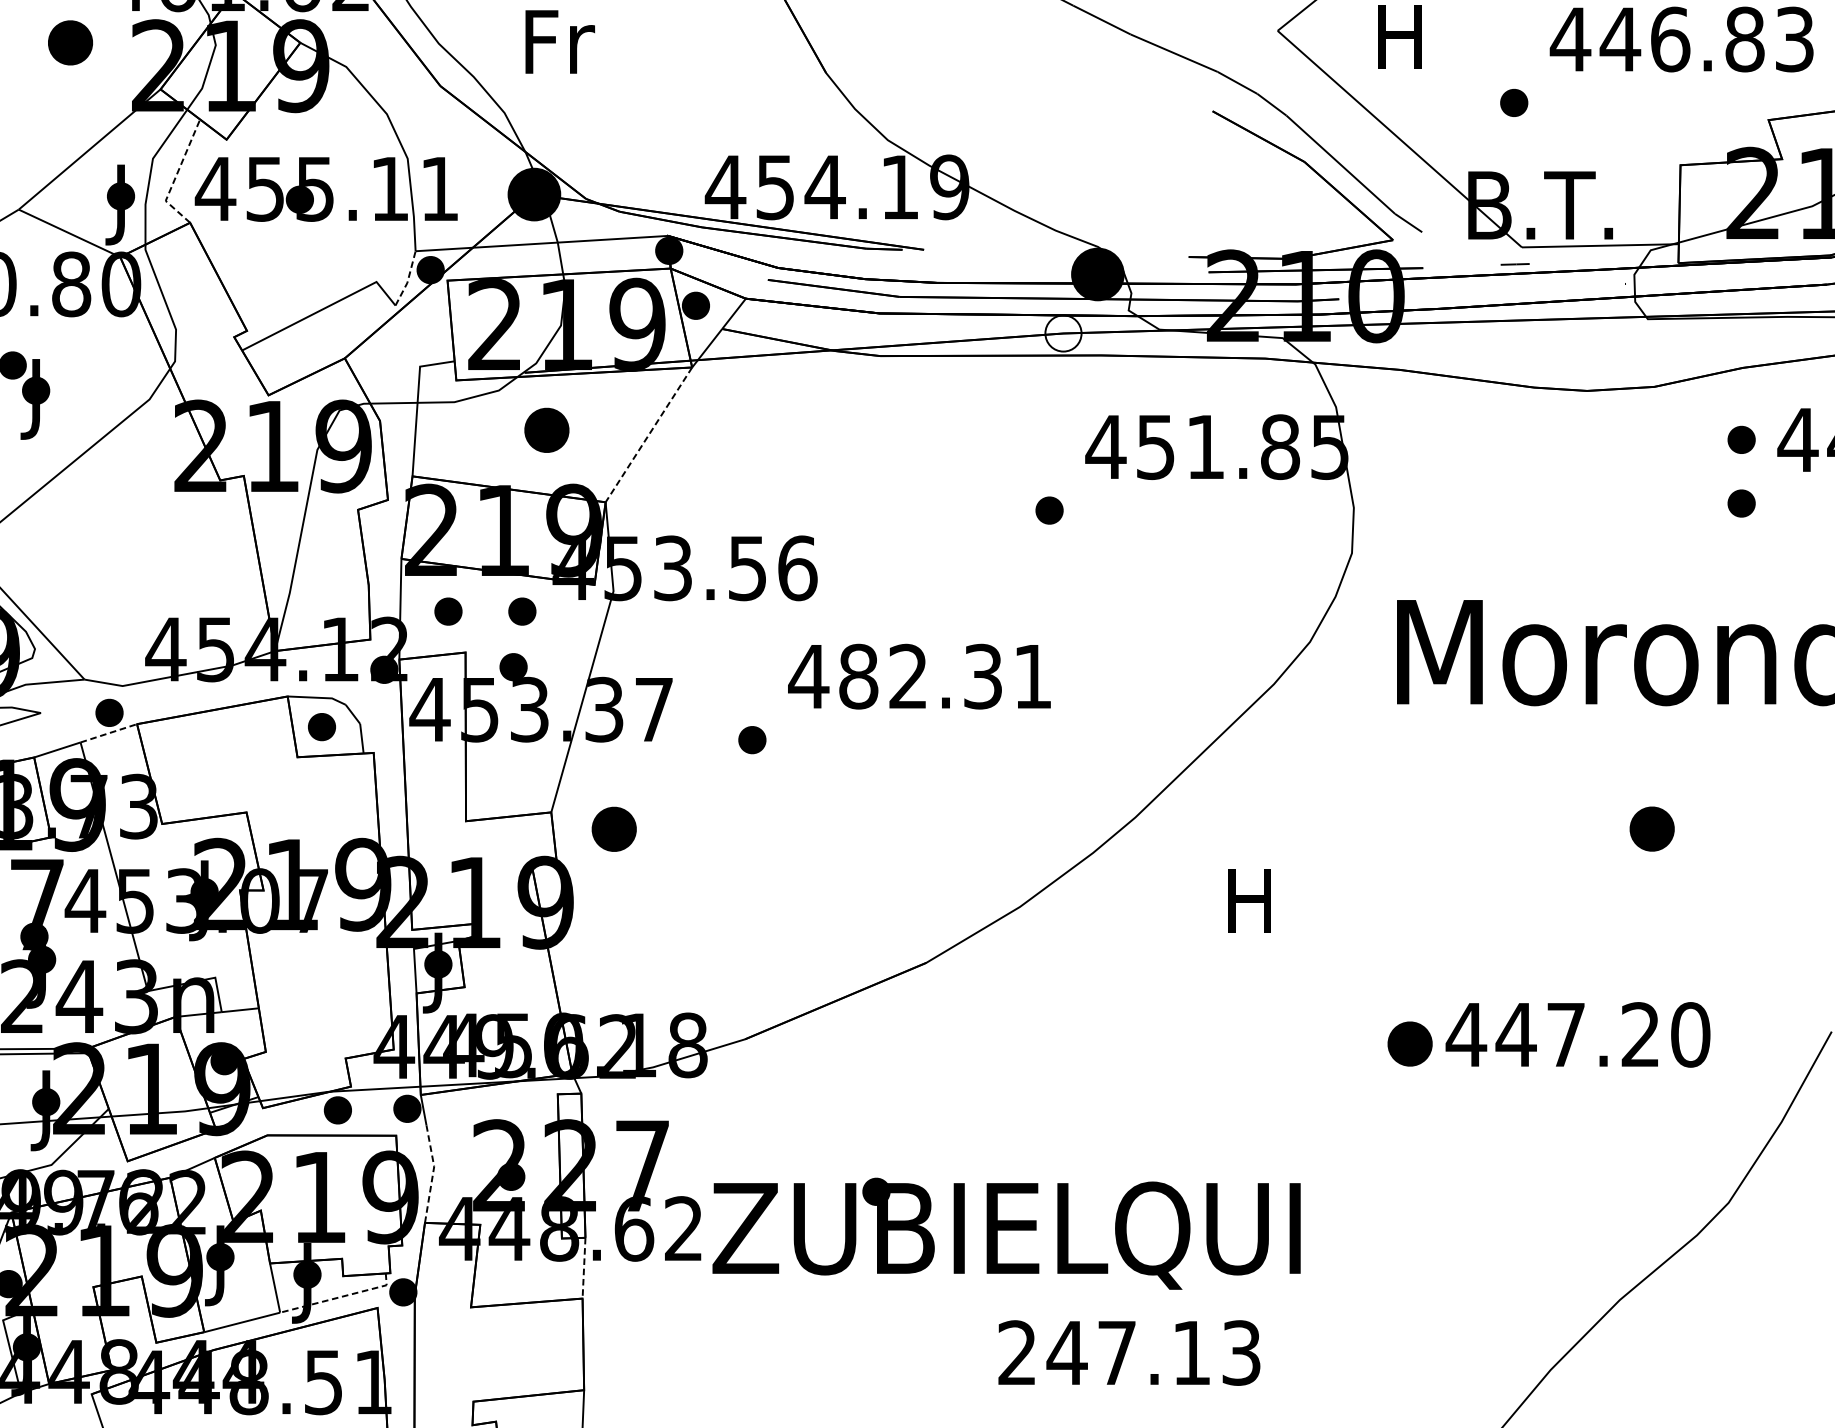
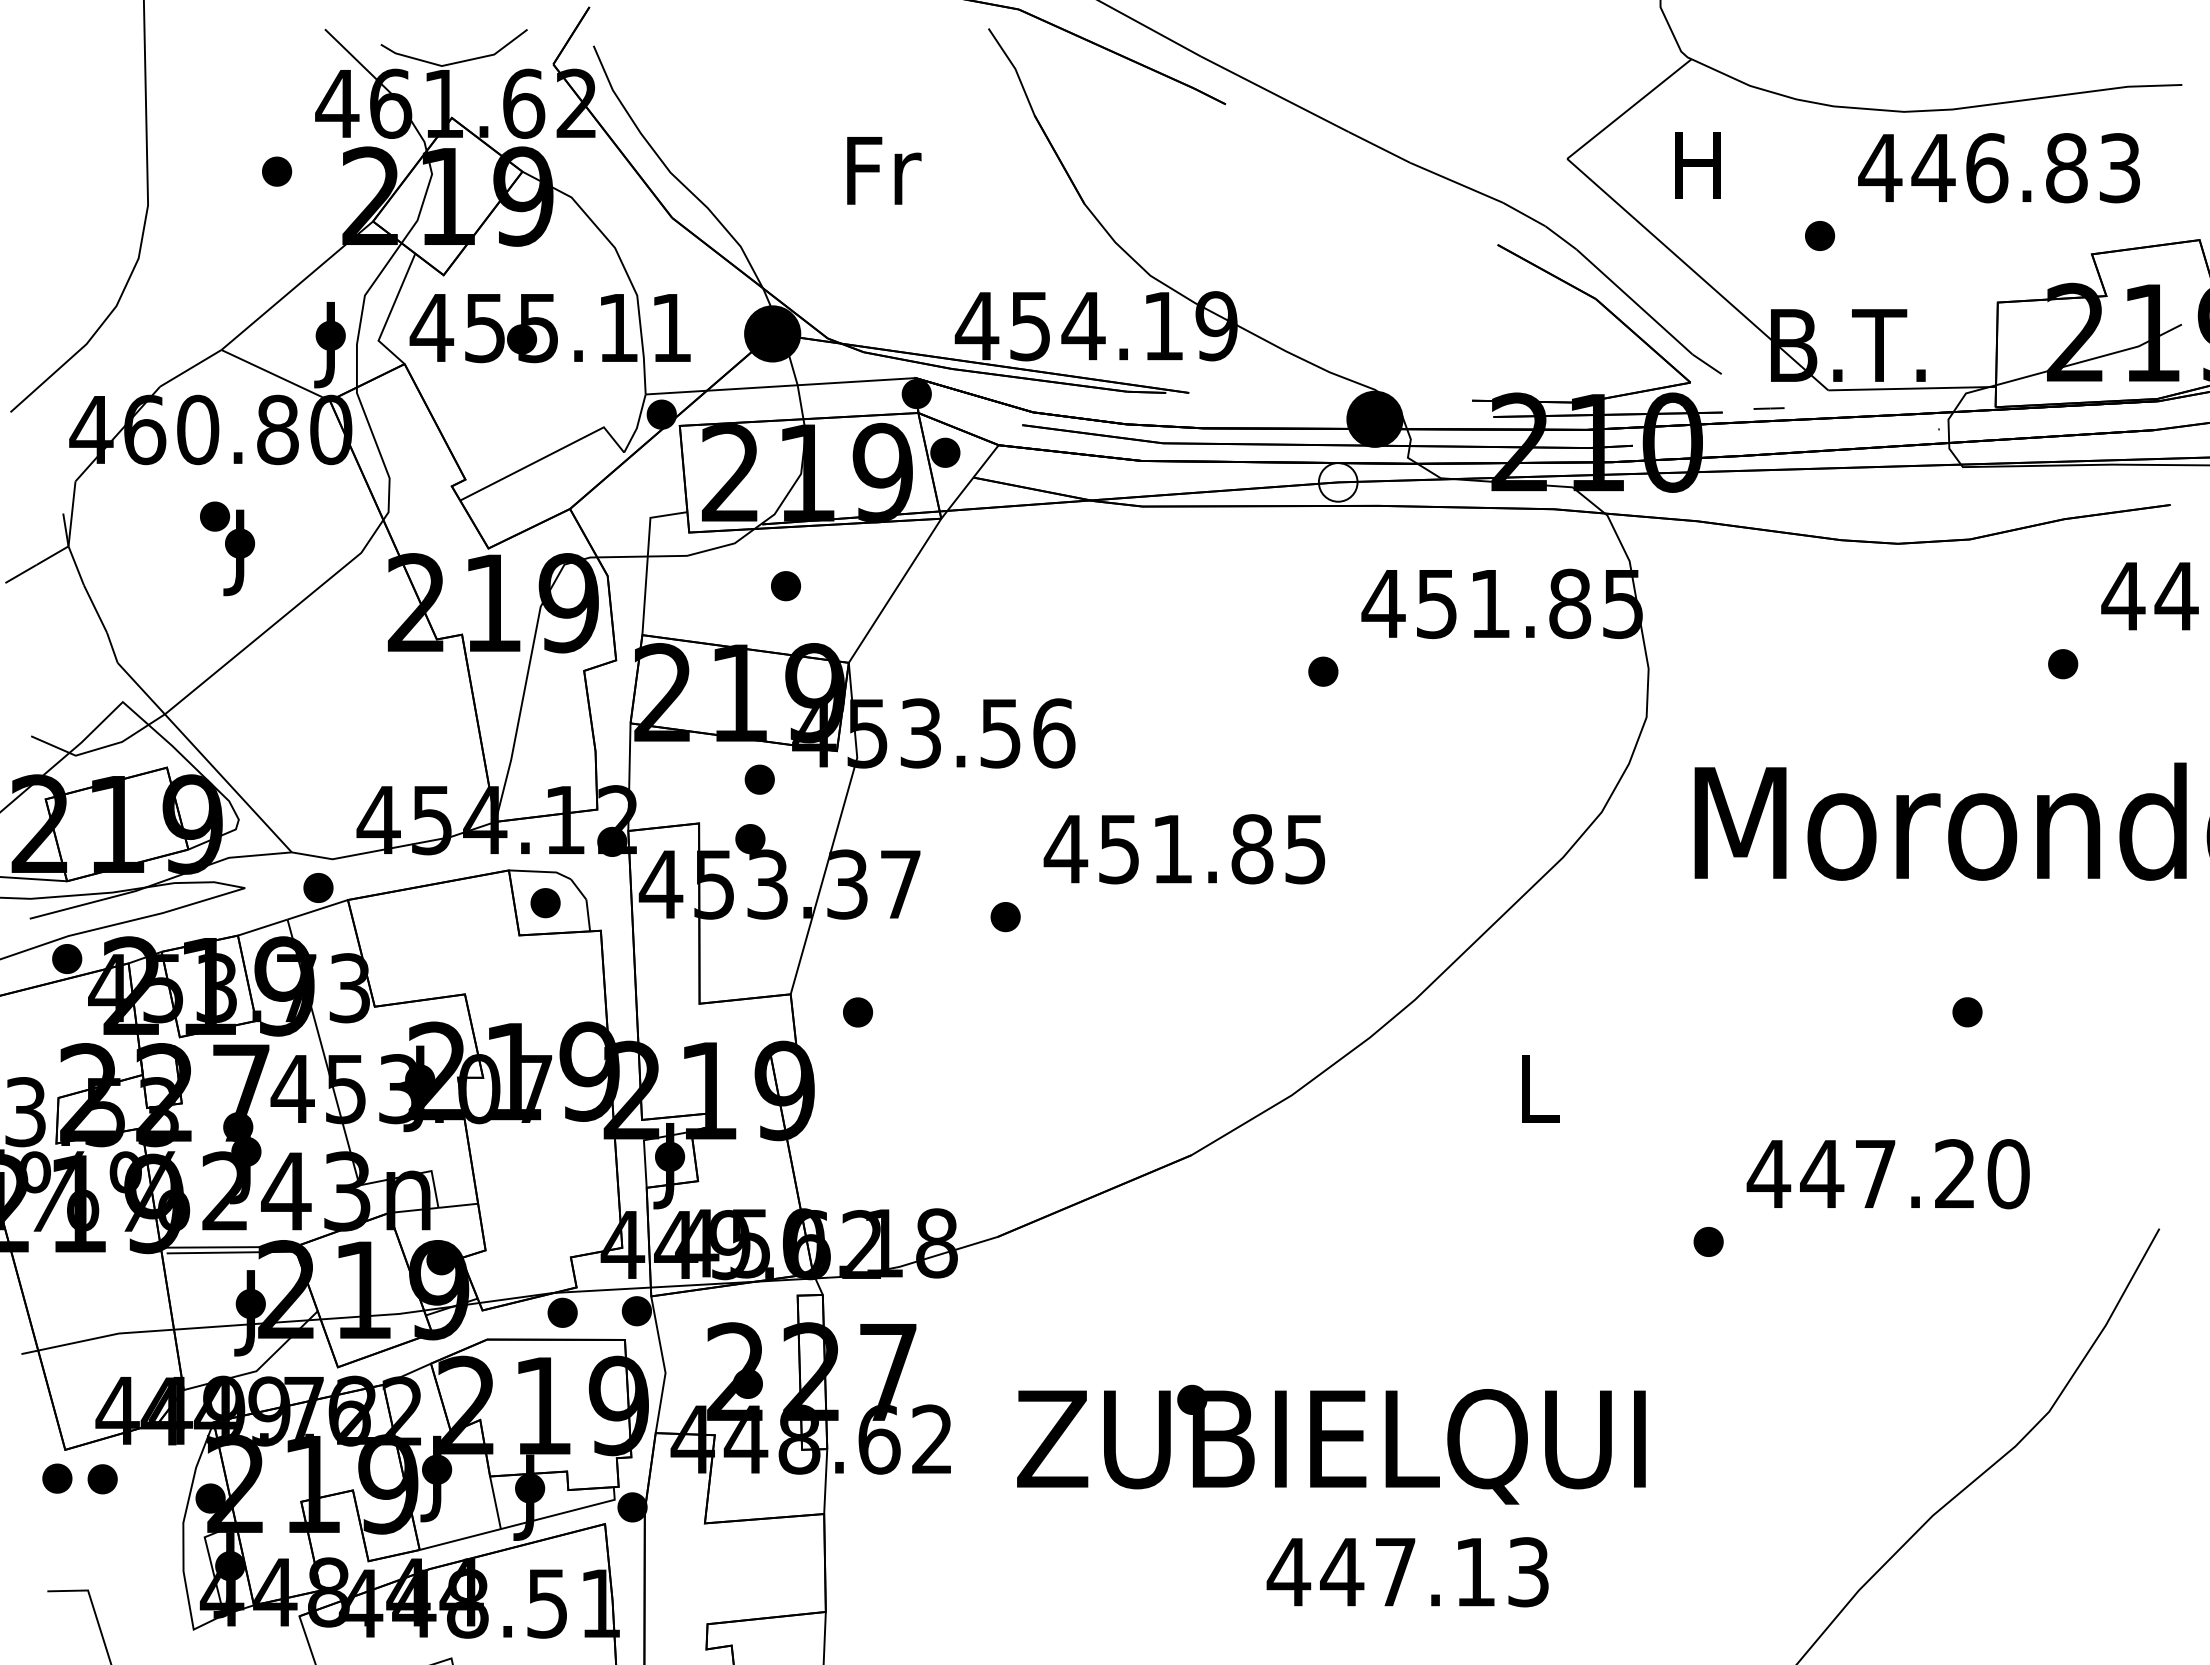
text: (560, 41) -> (884, 170), moved
part: (71, 42) -> (277, 171), size x0.62
line: (175, 176) -> (389, 314), dashed -> solid
line: (1514, 264) -> (1768, 408), moved
line: (407, 279) -> (637, 424), dashed -> solid
part: (546, 430) -> (785, 586), size x0.62
line: (649, 434) -> (895, 590), dashed -> solid
part: (1741, 440) -> (2063, 596), removed
part: (448, 611) -> (680, 779), removed
text: (944, 676) -> (1211, 849), 482.31 -> 451.85
line: (108, 733) -> (317, 909), dashed -> solid
part: (613, 829) -> (857, 1012), size x0.62
part: (1652, 829) -> (1967, 1012), size x0.62
text: (1248, 900) -> (1536, 1088), H -> L
text: (1577, 1035) -> (1887, 1174), moved
part: (1409, 1043) -> (1708, 1241), size x0.62
line: (433, 1172) -> (664, 1379), dashed -> solid
text: (1006, 1233) -> (1331, 1444), moved
line: (583, 1268) -> (825, 1481), dashed -> solid
line: (339, 1297) -> (564, 1512), dashed -> solid
text: (1016, 1352) -> (1288, 1571), 247.13 -> 447.13

